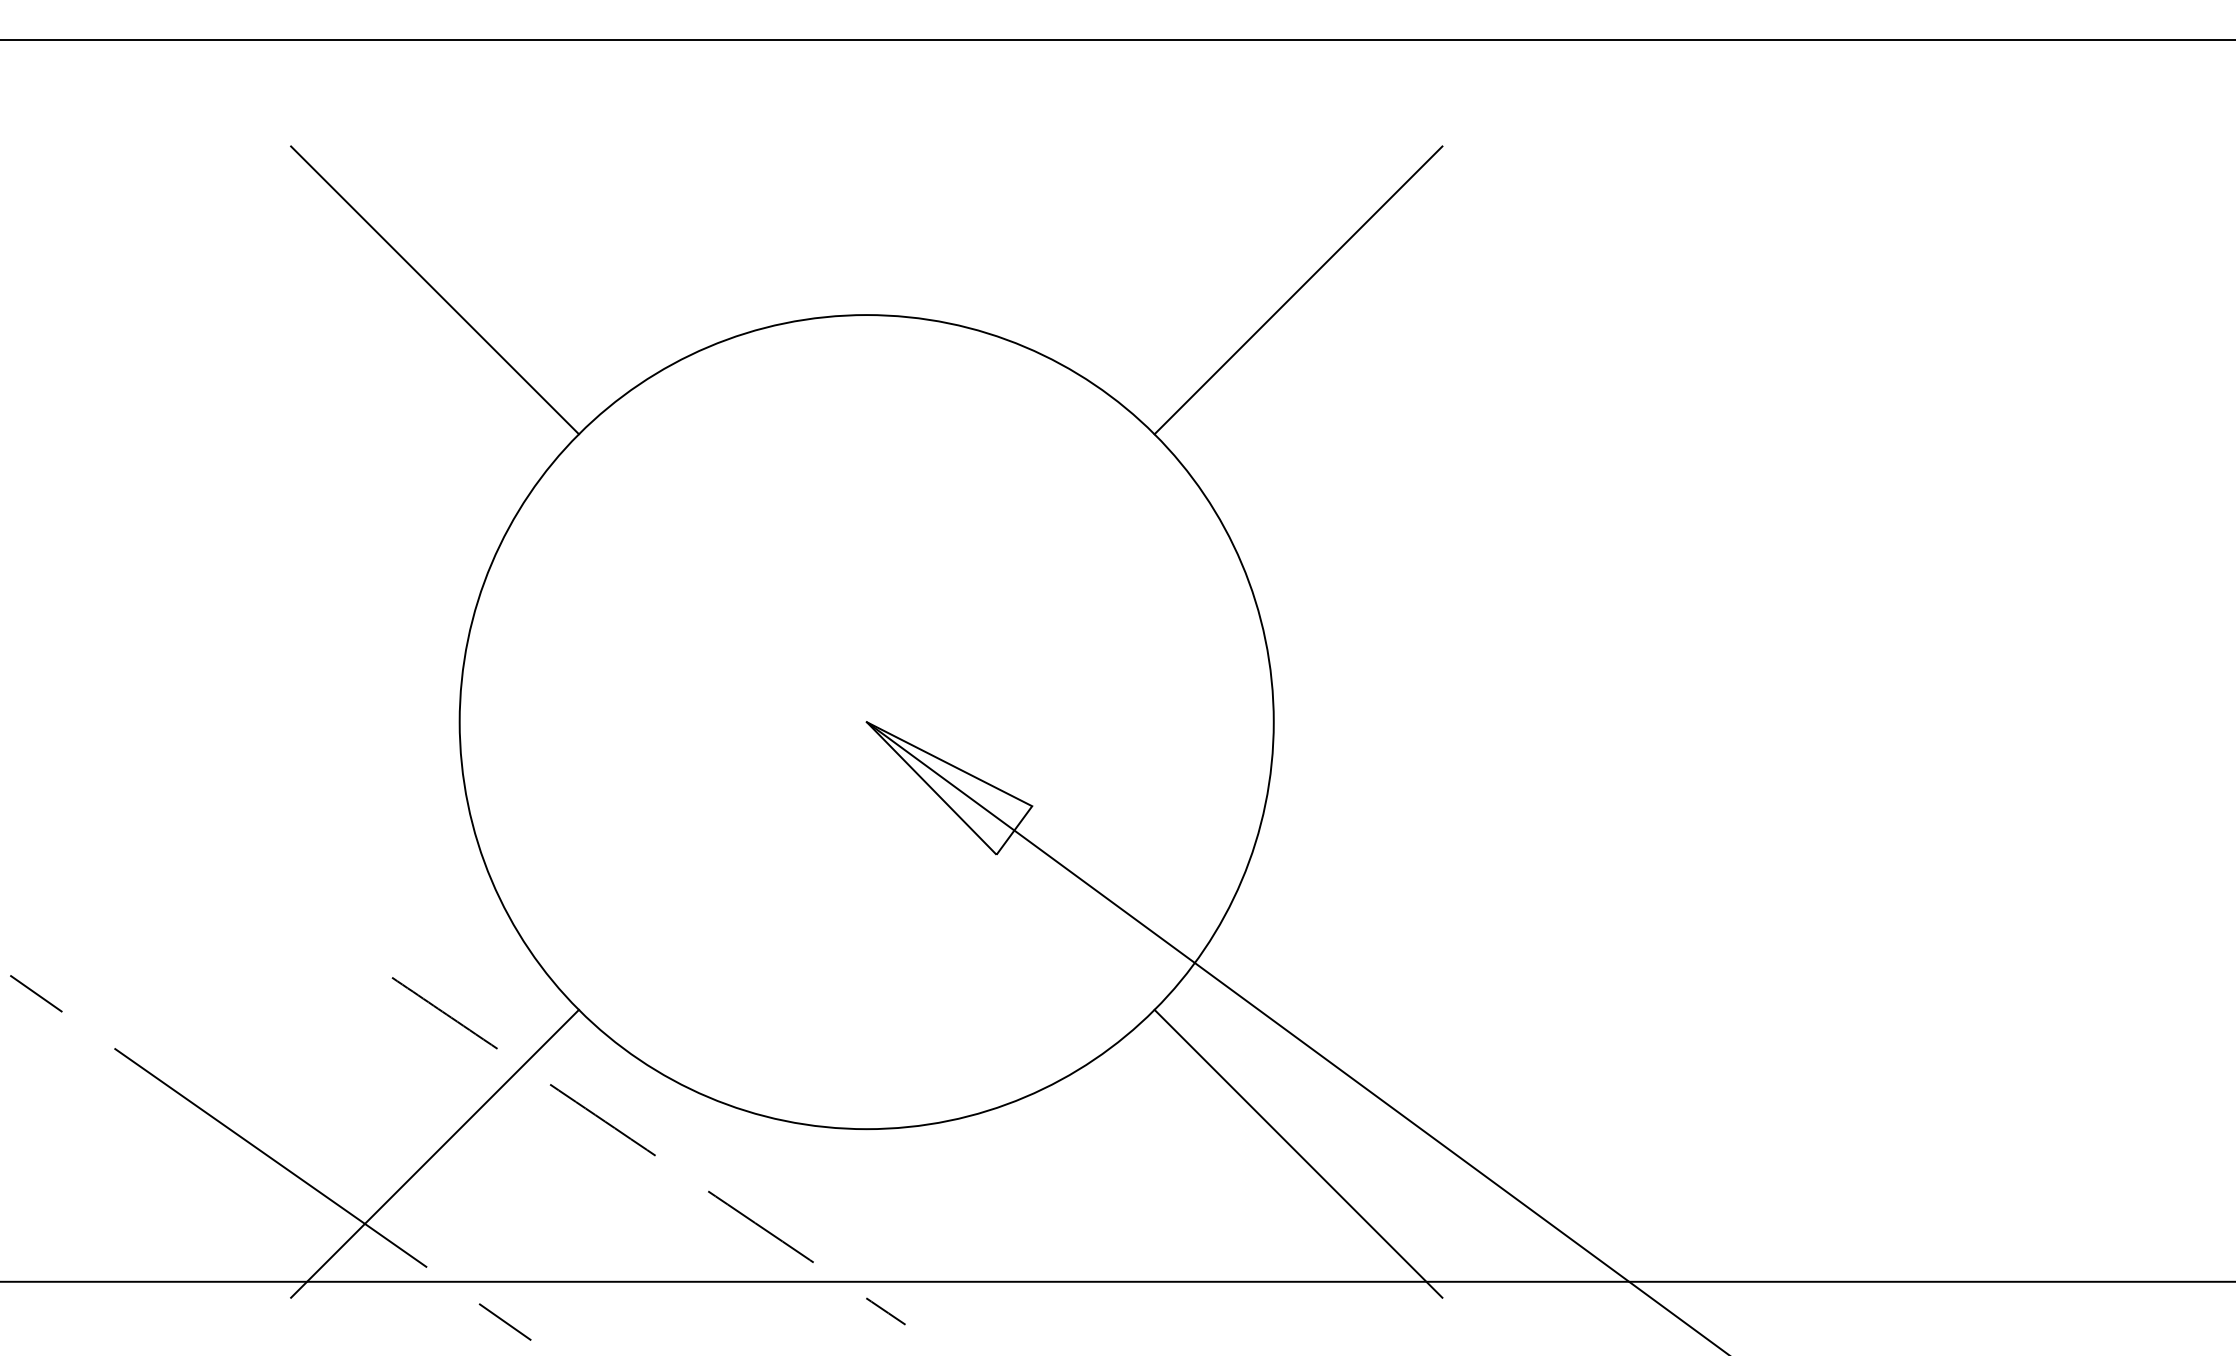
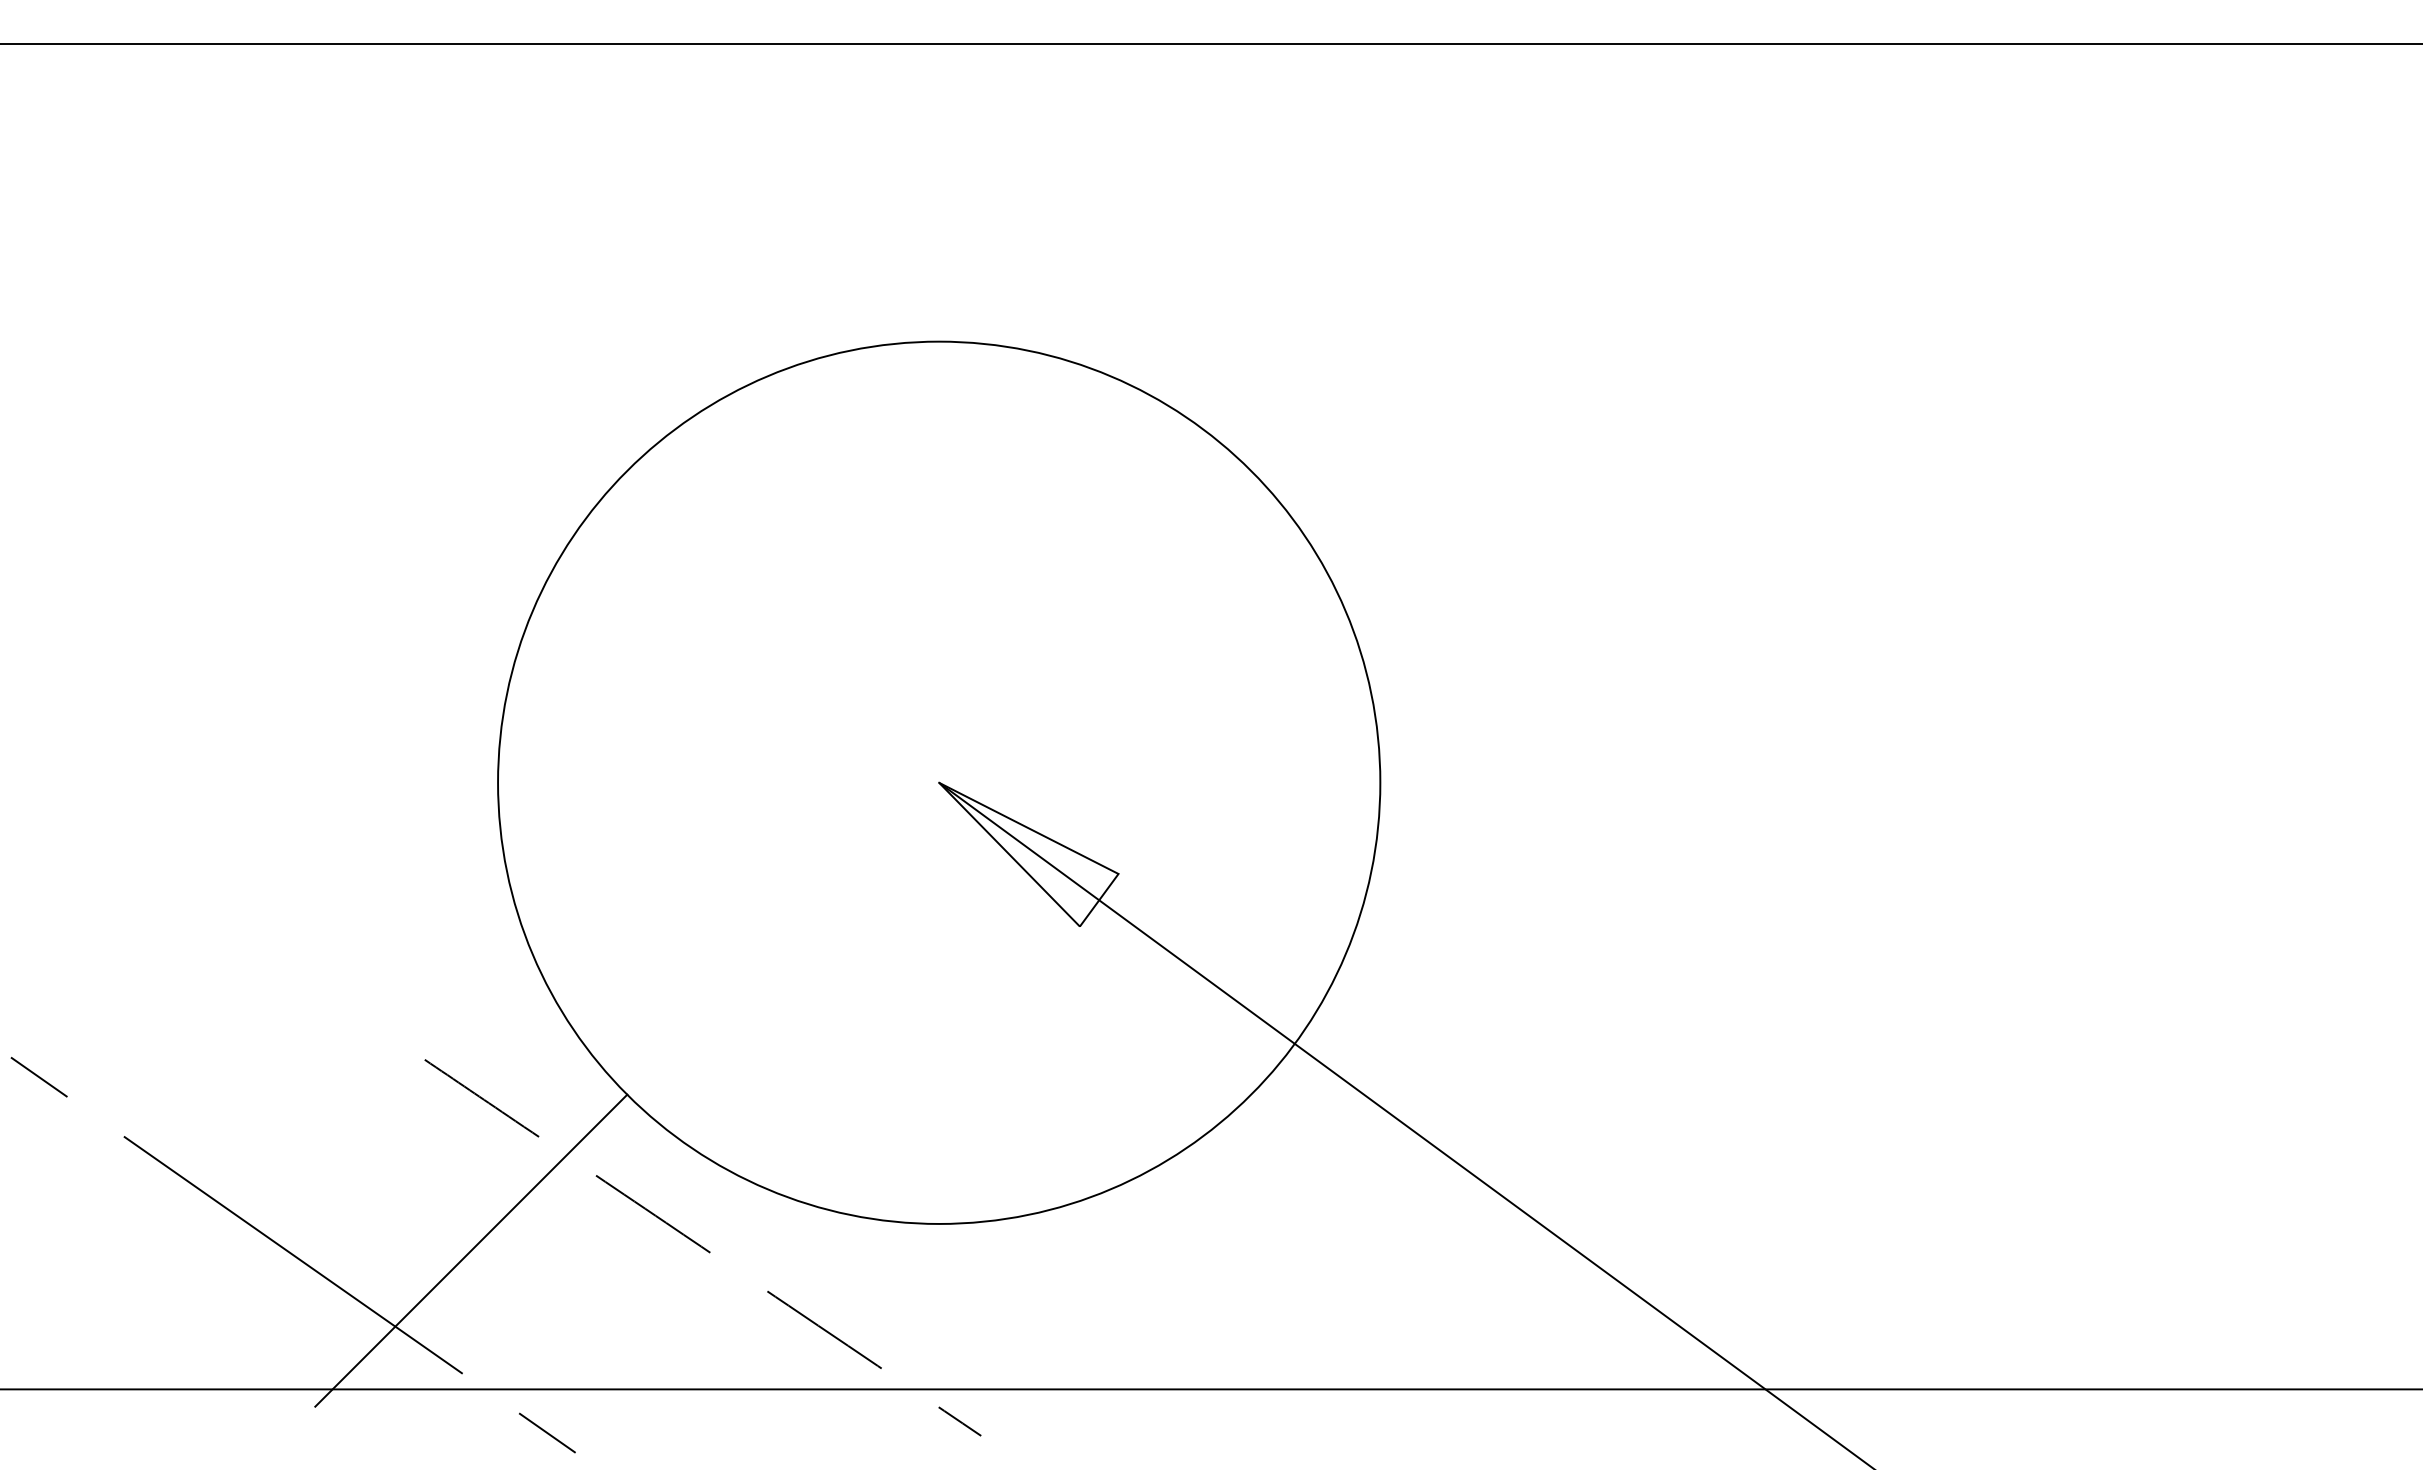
line: (435, 290) -> (471, 314), removed
line: (1298, 290) -> (1407, 314), removed
line: (1298, 1153) -> (1407, 1250), removed

